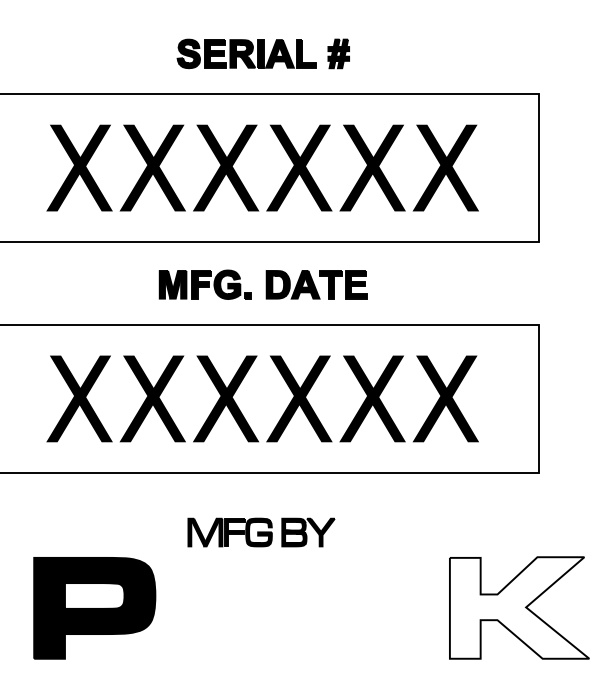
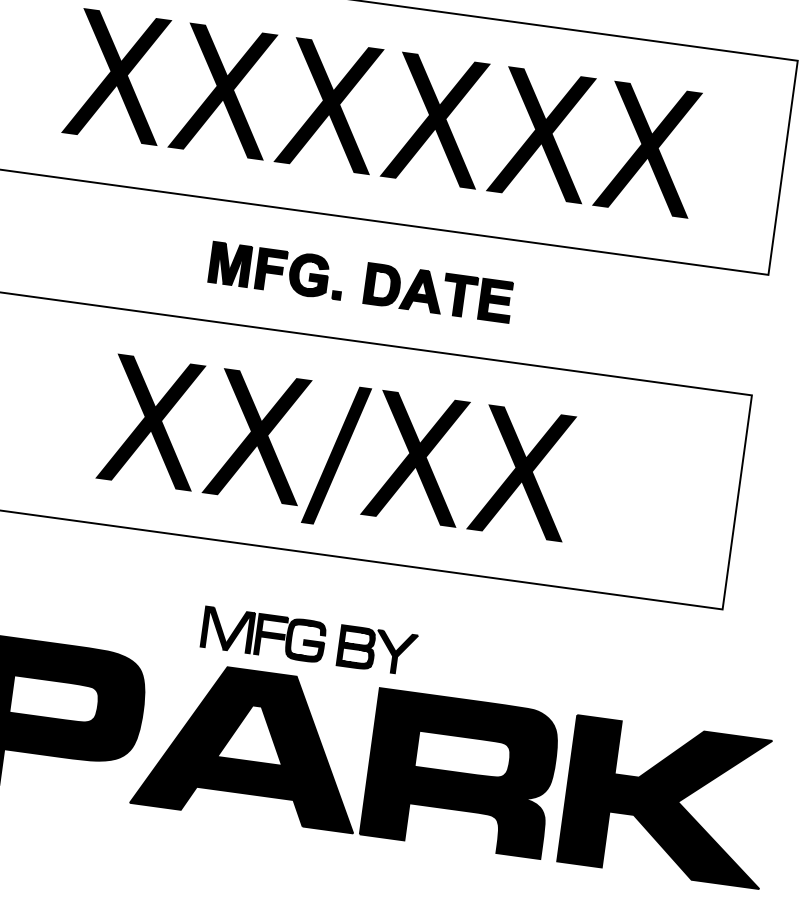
text: (262, 404) -> (336, 455), XXXXXX -> XX/XX
fill: (519, 607) -> (668, 800), added
part: (288, 616) -> (331, 768), added

